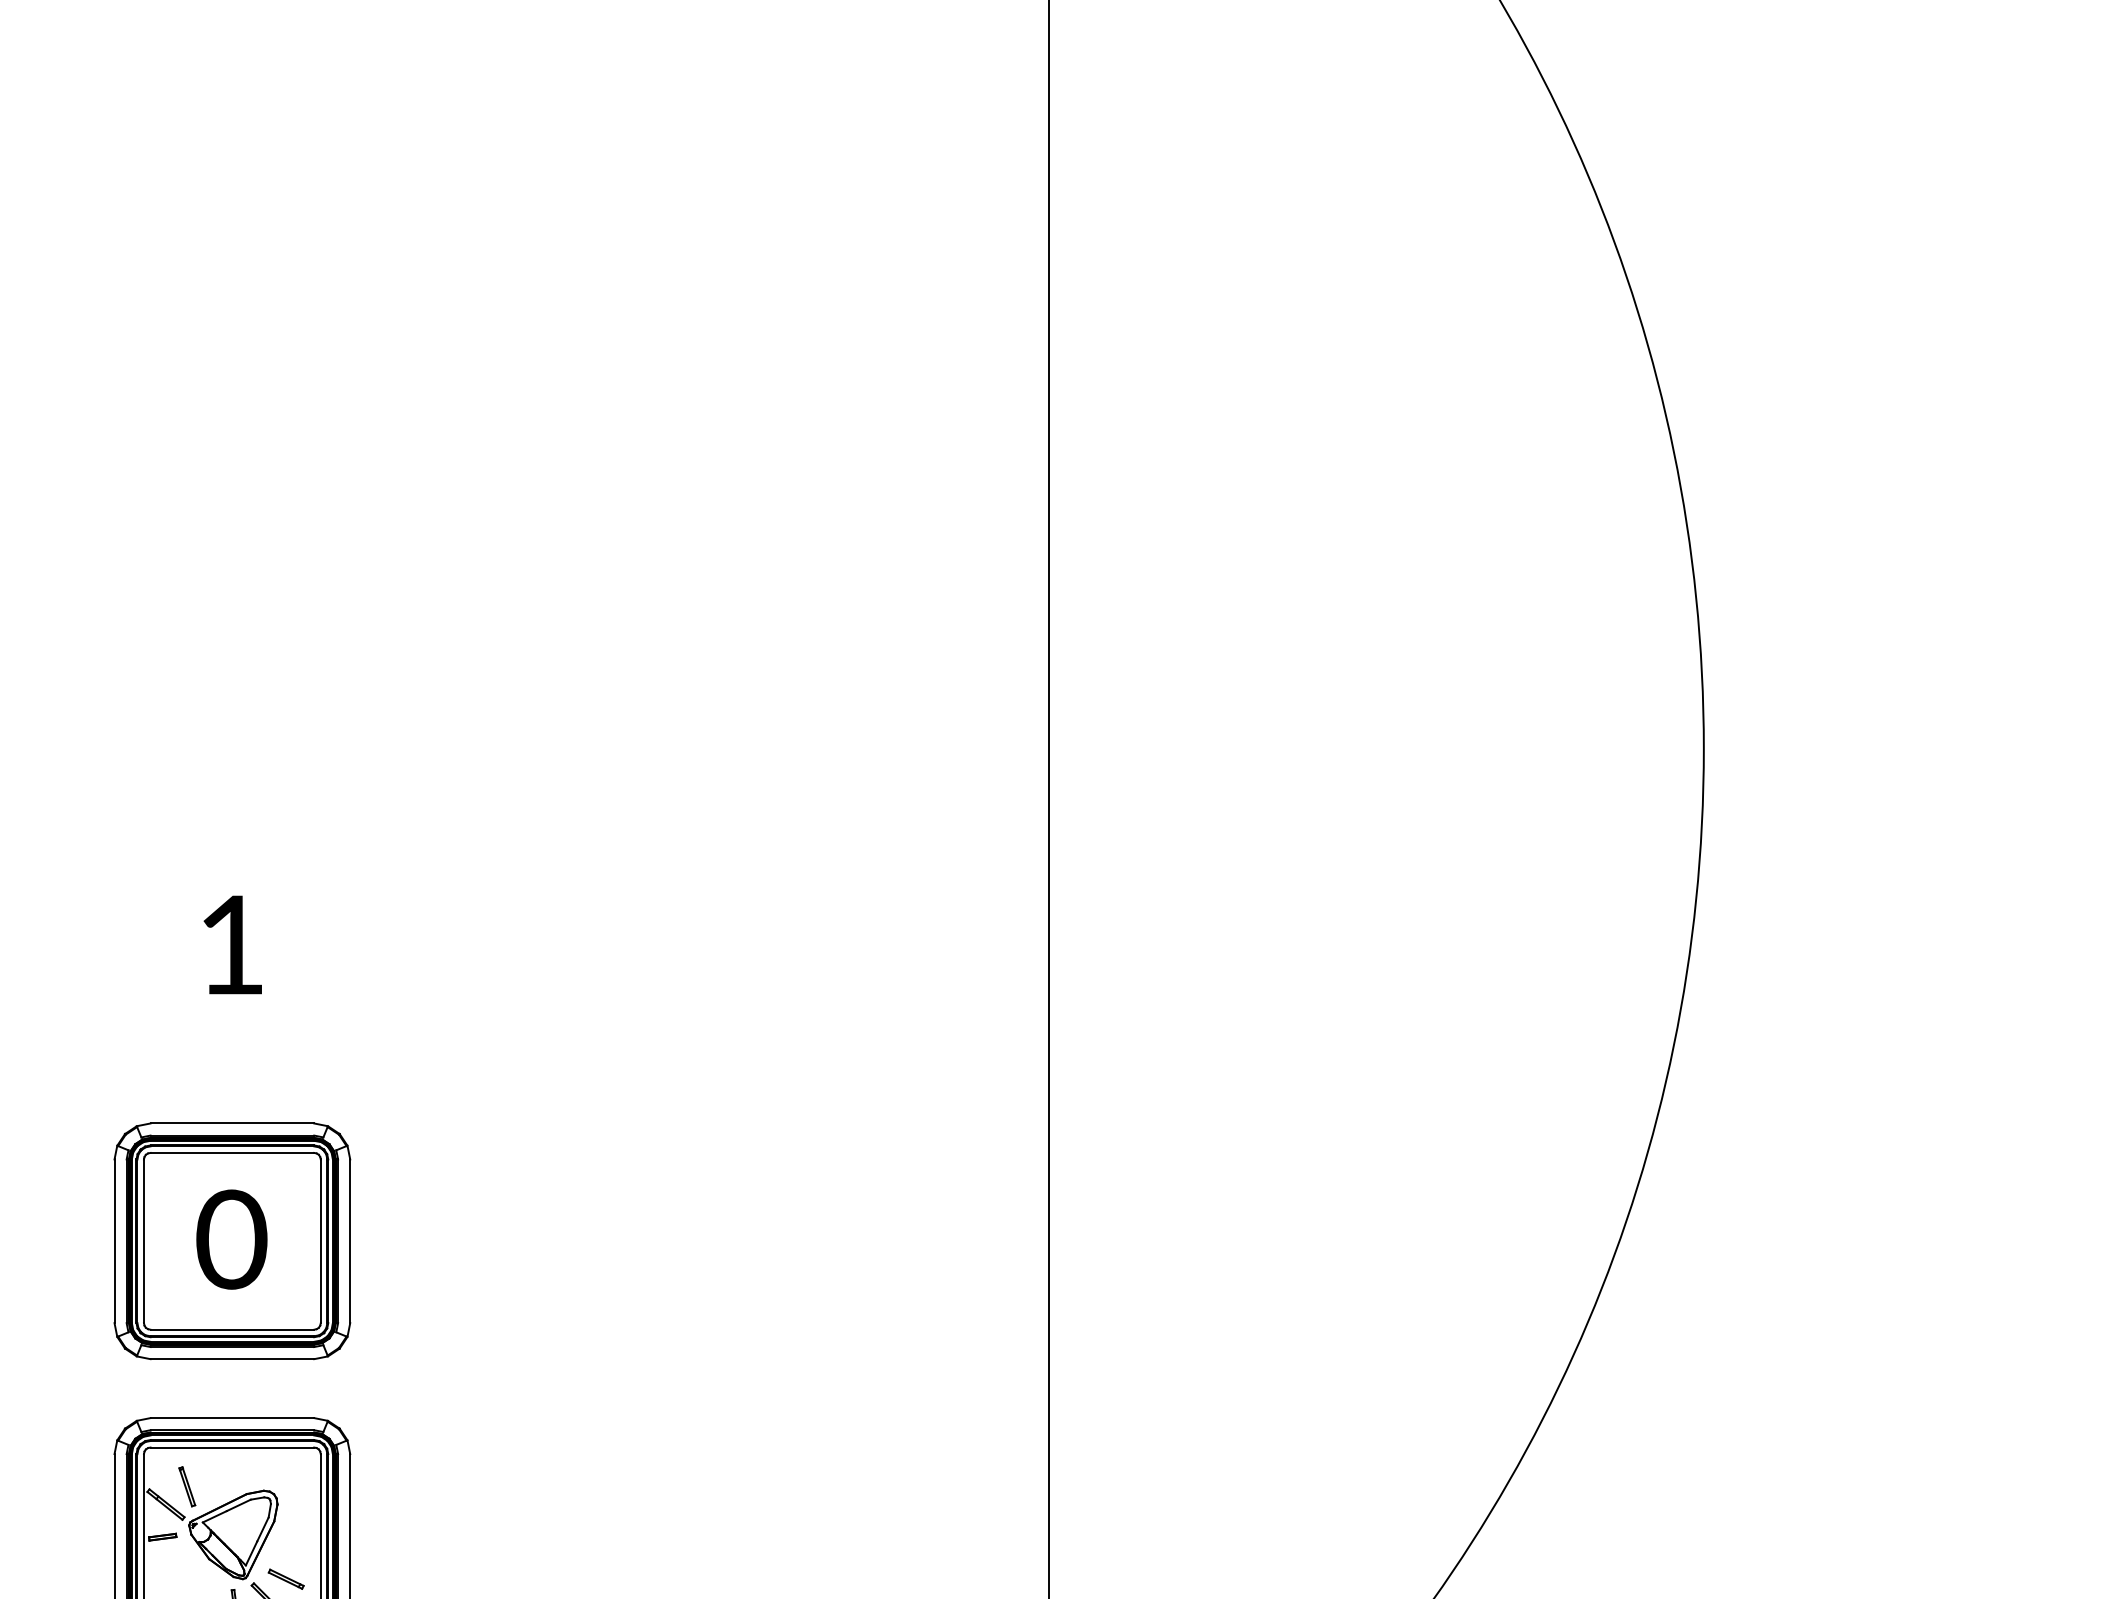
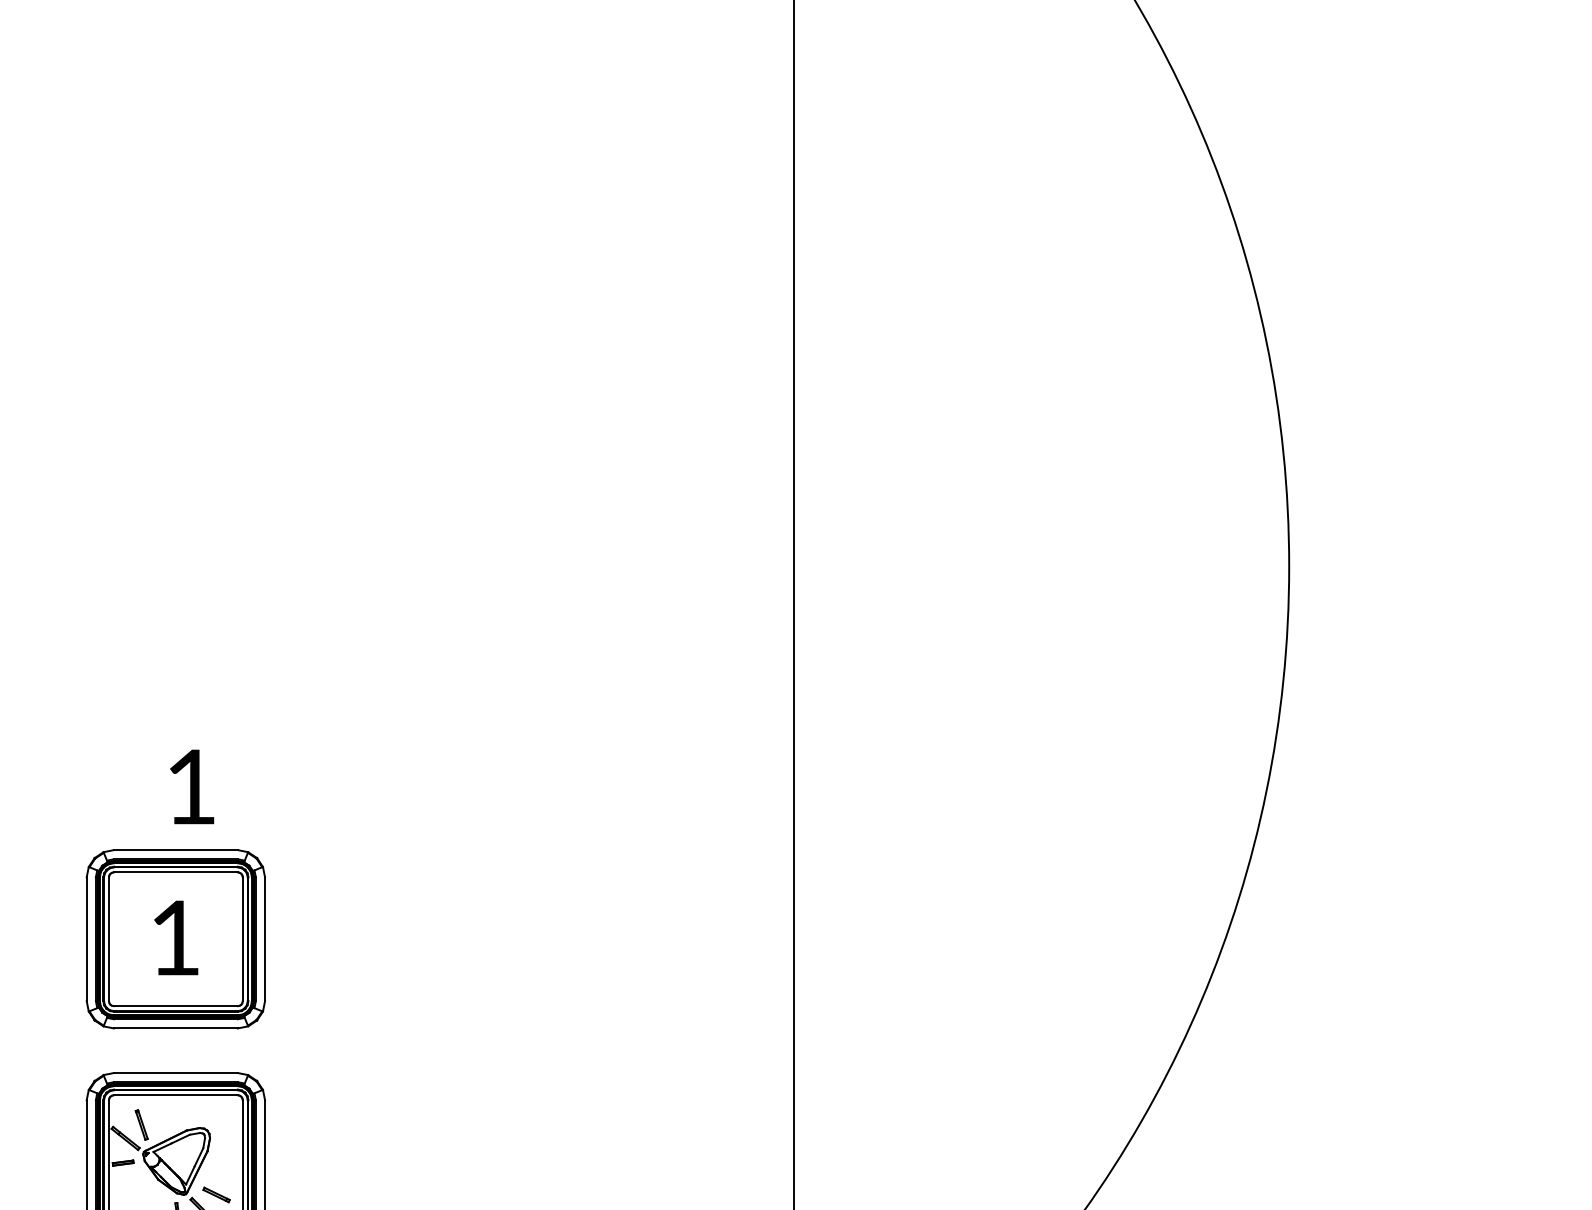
text: (232, 944) -> (191, 786), moved
text: (231, 1239) -> (175, 937), 0 -> 1

